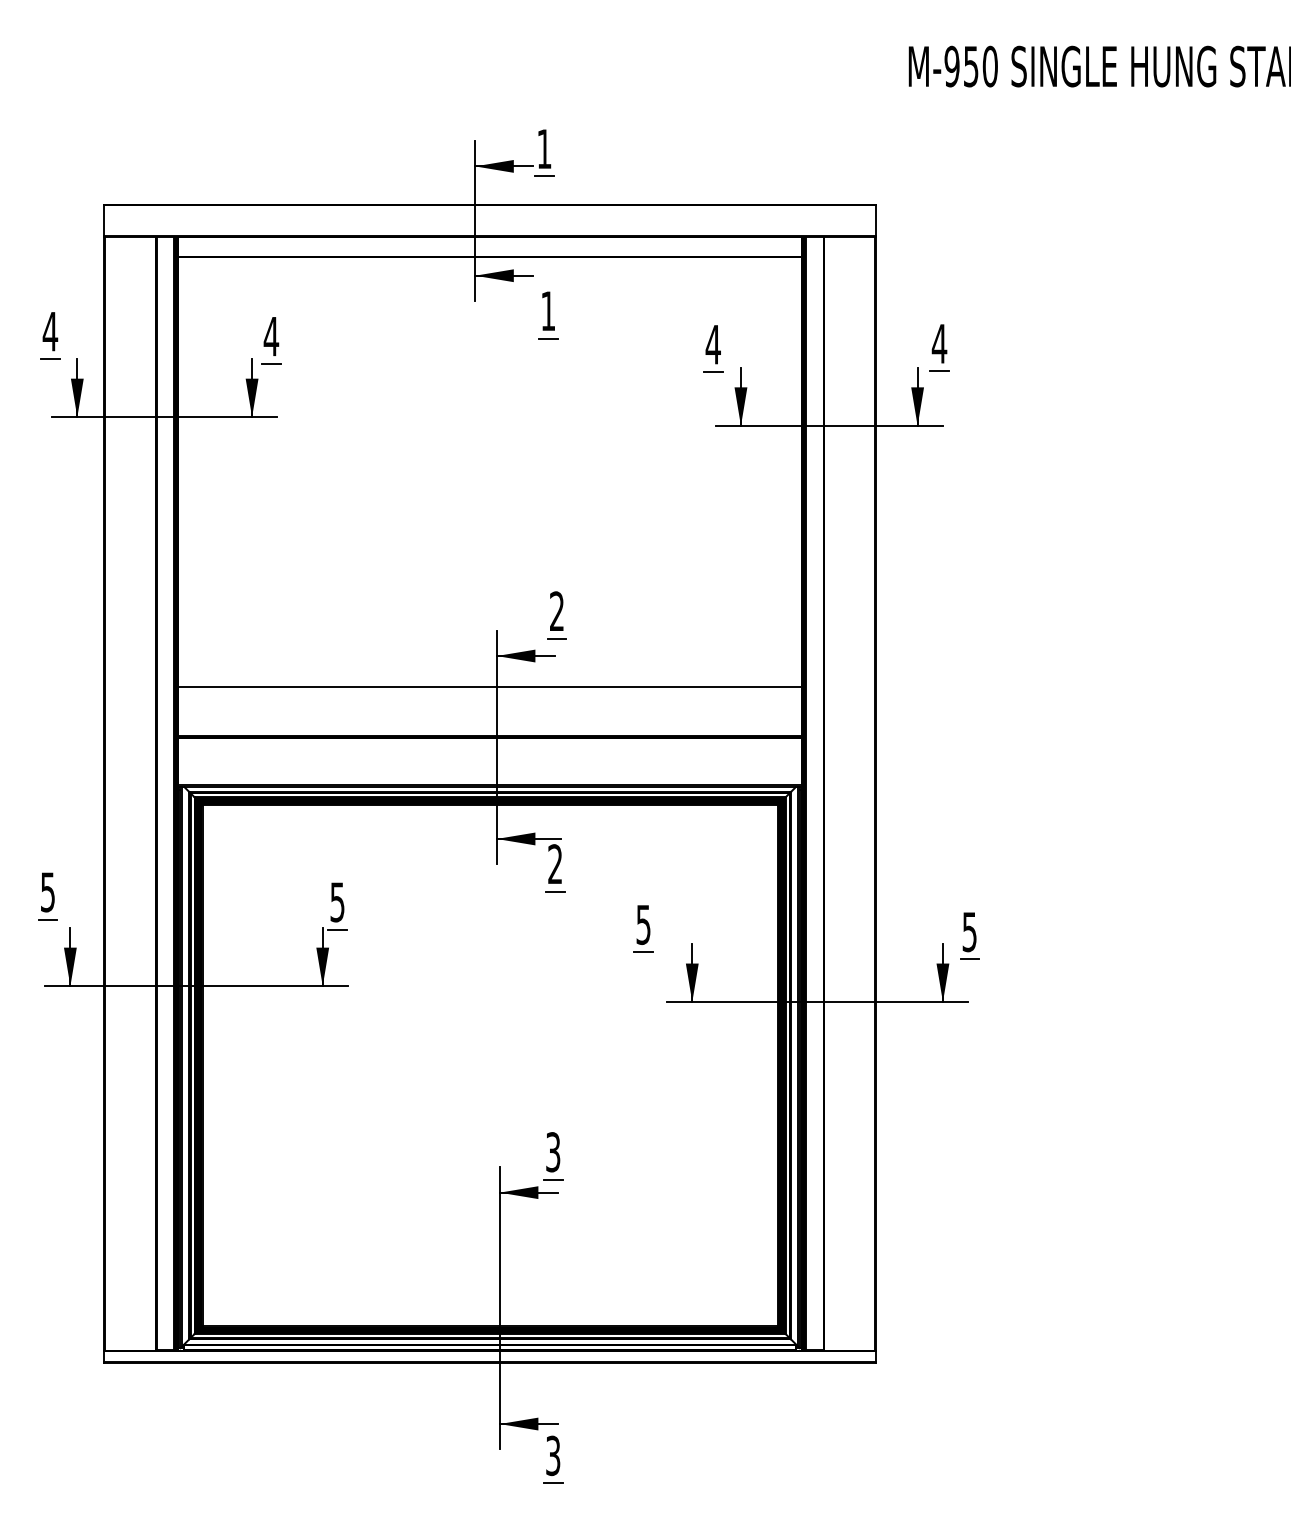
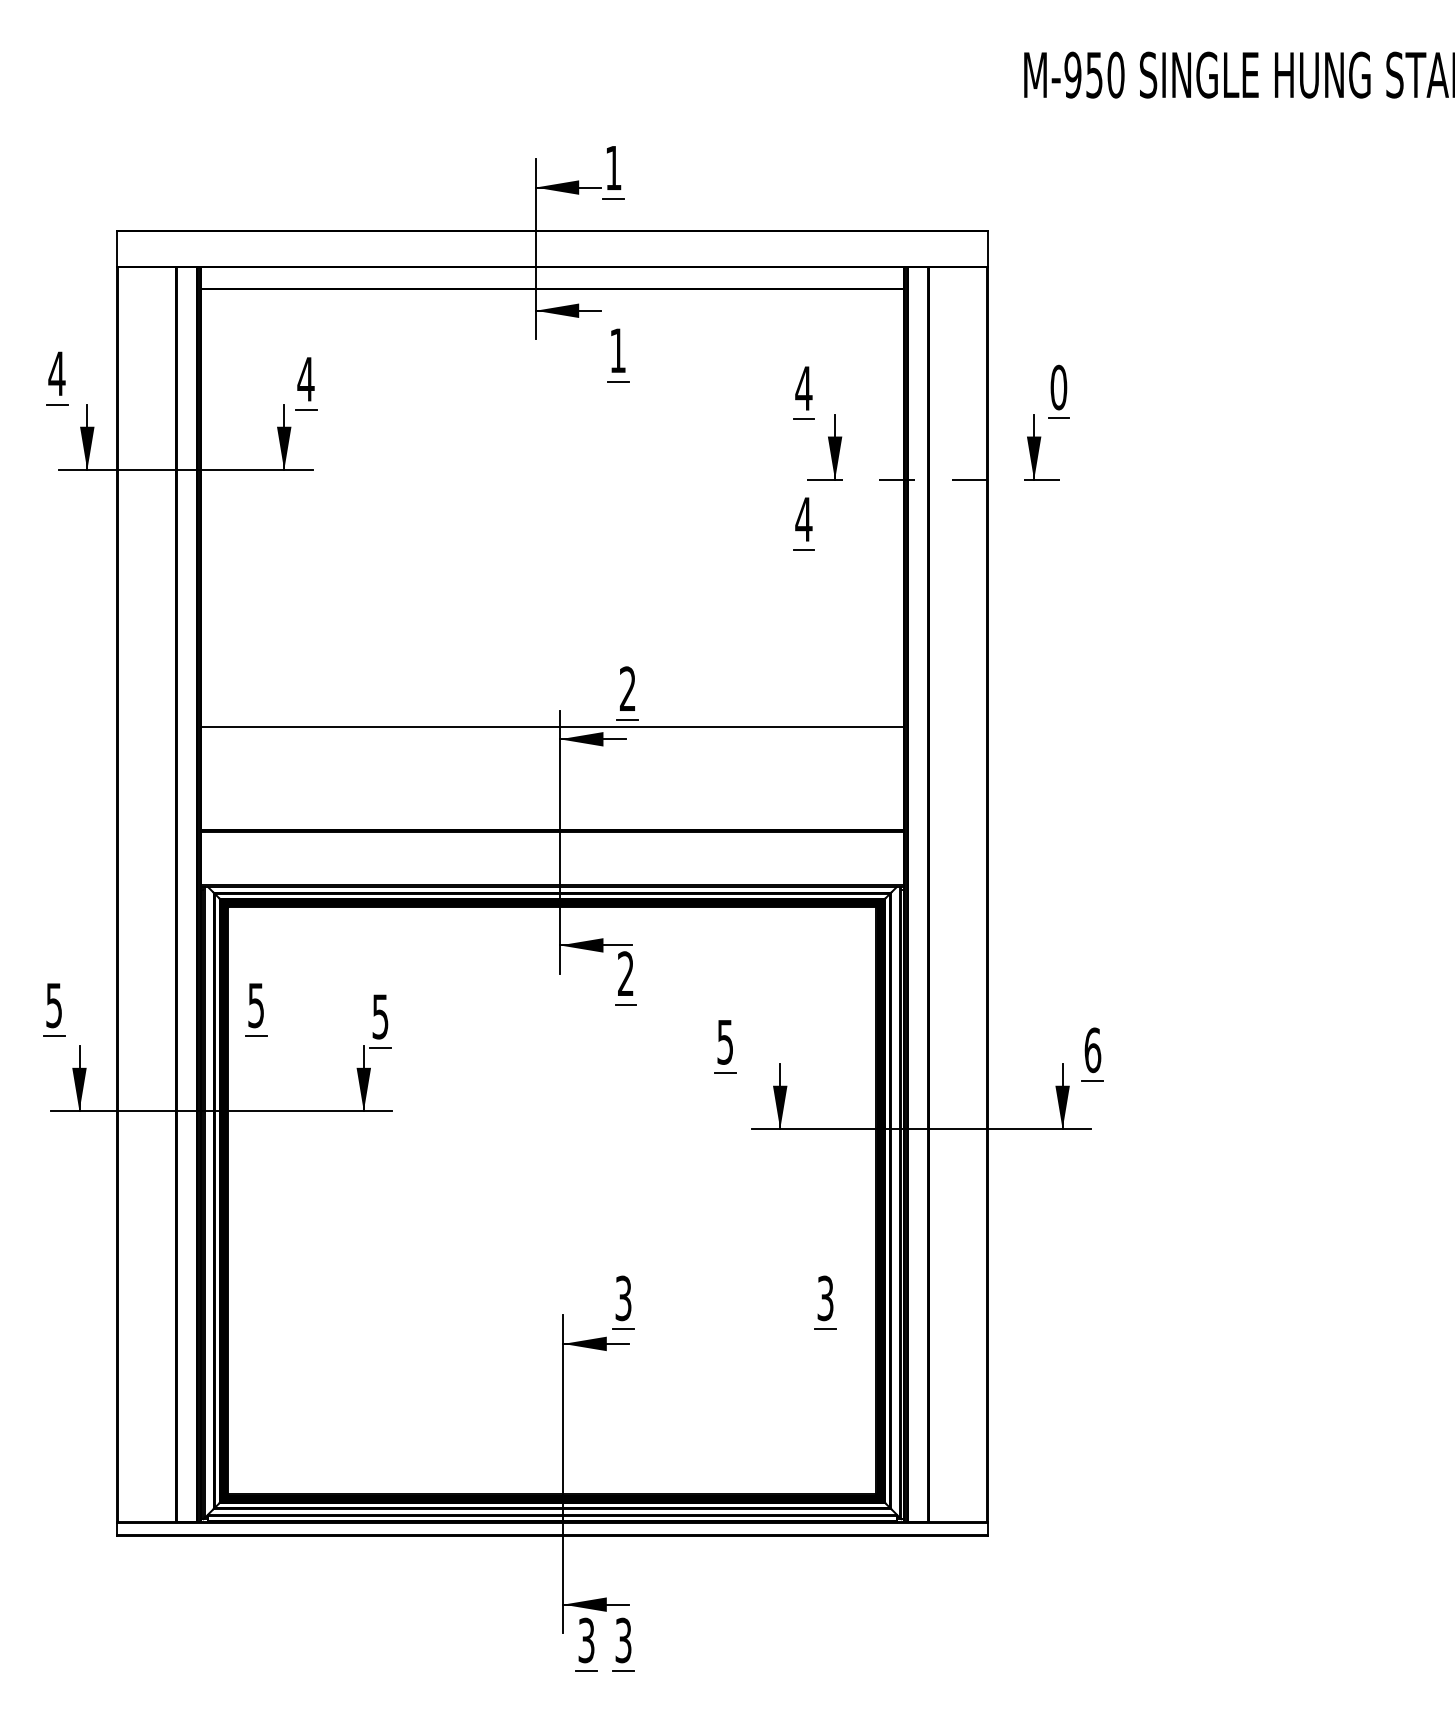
text: (939, 343) -> (1058, 387), 4 -> 0
line: (830, 426) -> (935, 480), solid -> dashed
part: (712, 464) -> (803, 523), added
line: (490, 687) -> (552, 727), moved
part: (227, 895) -> (256, 1009), added
text: (969, 932) -> (1092, 1050), 5 -> 6
part: (732, 1155) -> (825, 1302), added
part: (520, 1459) -> (586, 1644), added

